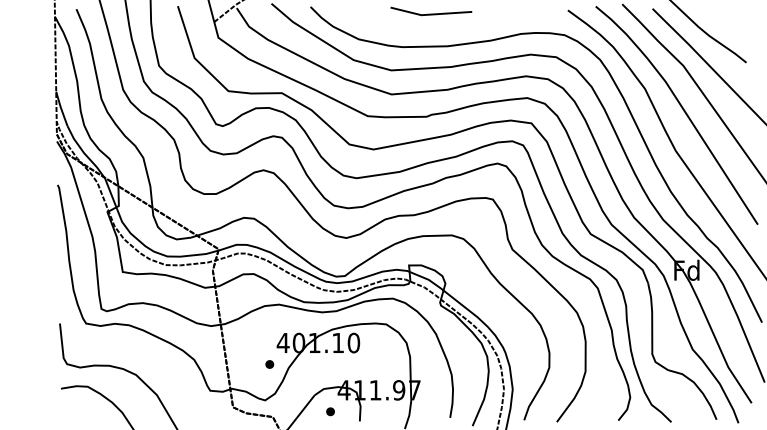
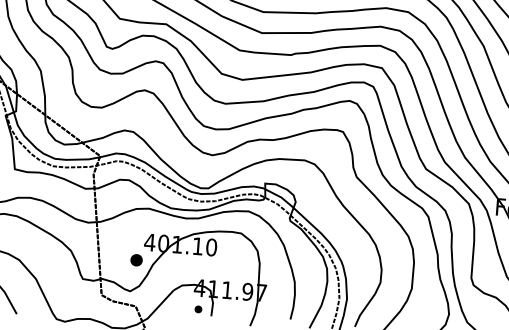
part: (269, 364) -> (136, 260), size x1.6
part: (330, 411) -> (198, 309), moved

